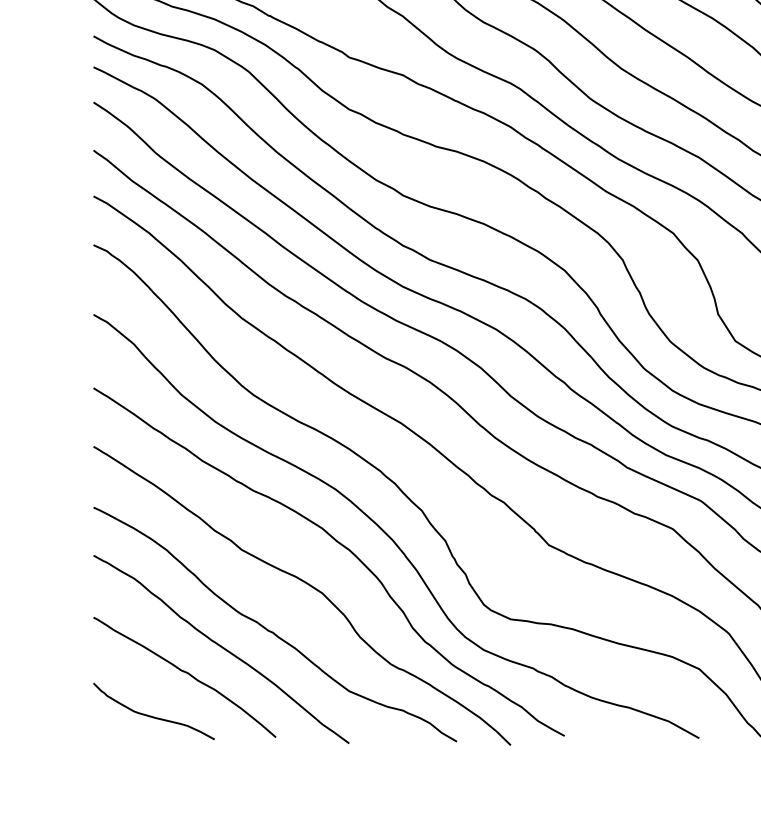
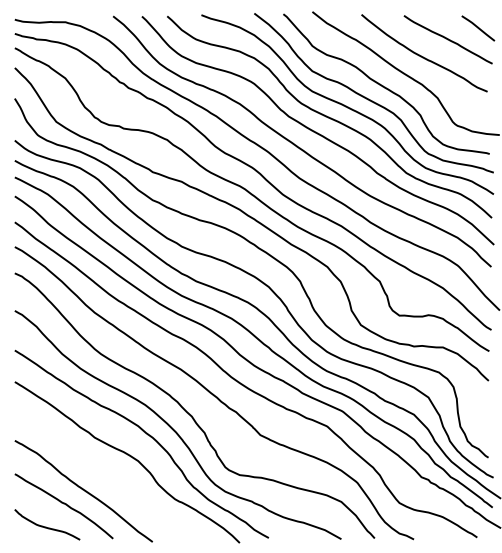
curve: (270, 629) -> (110, 480), removed

